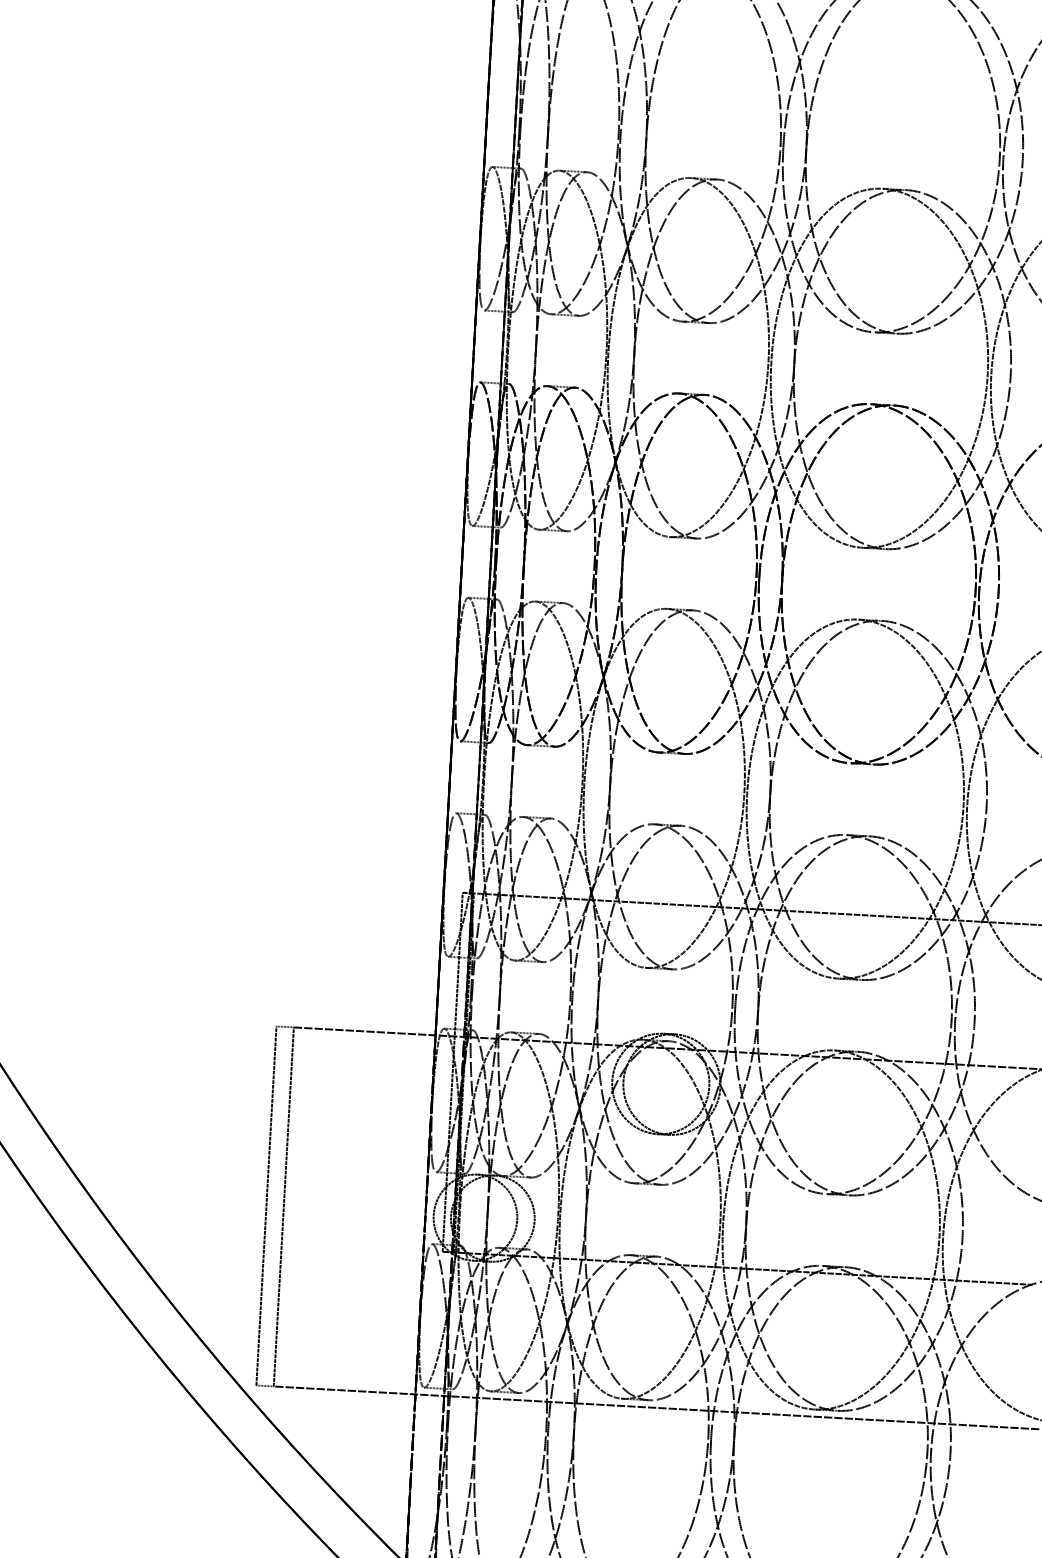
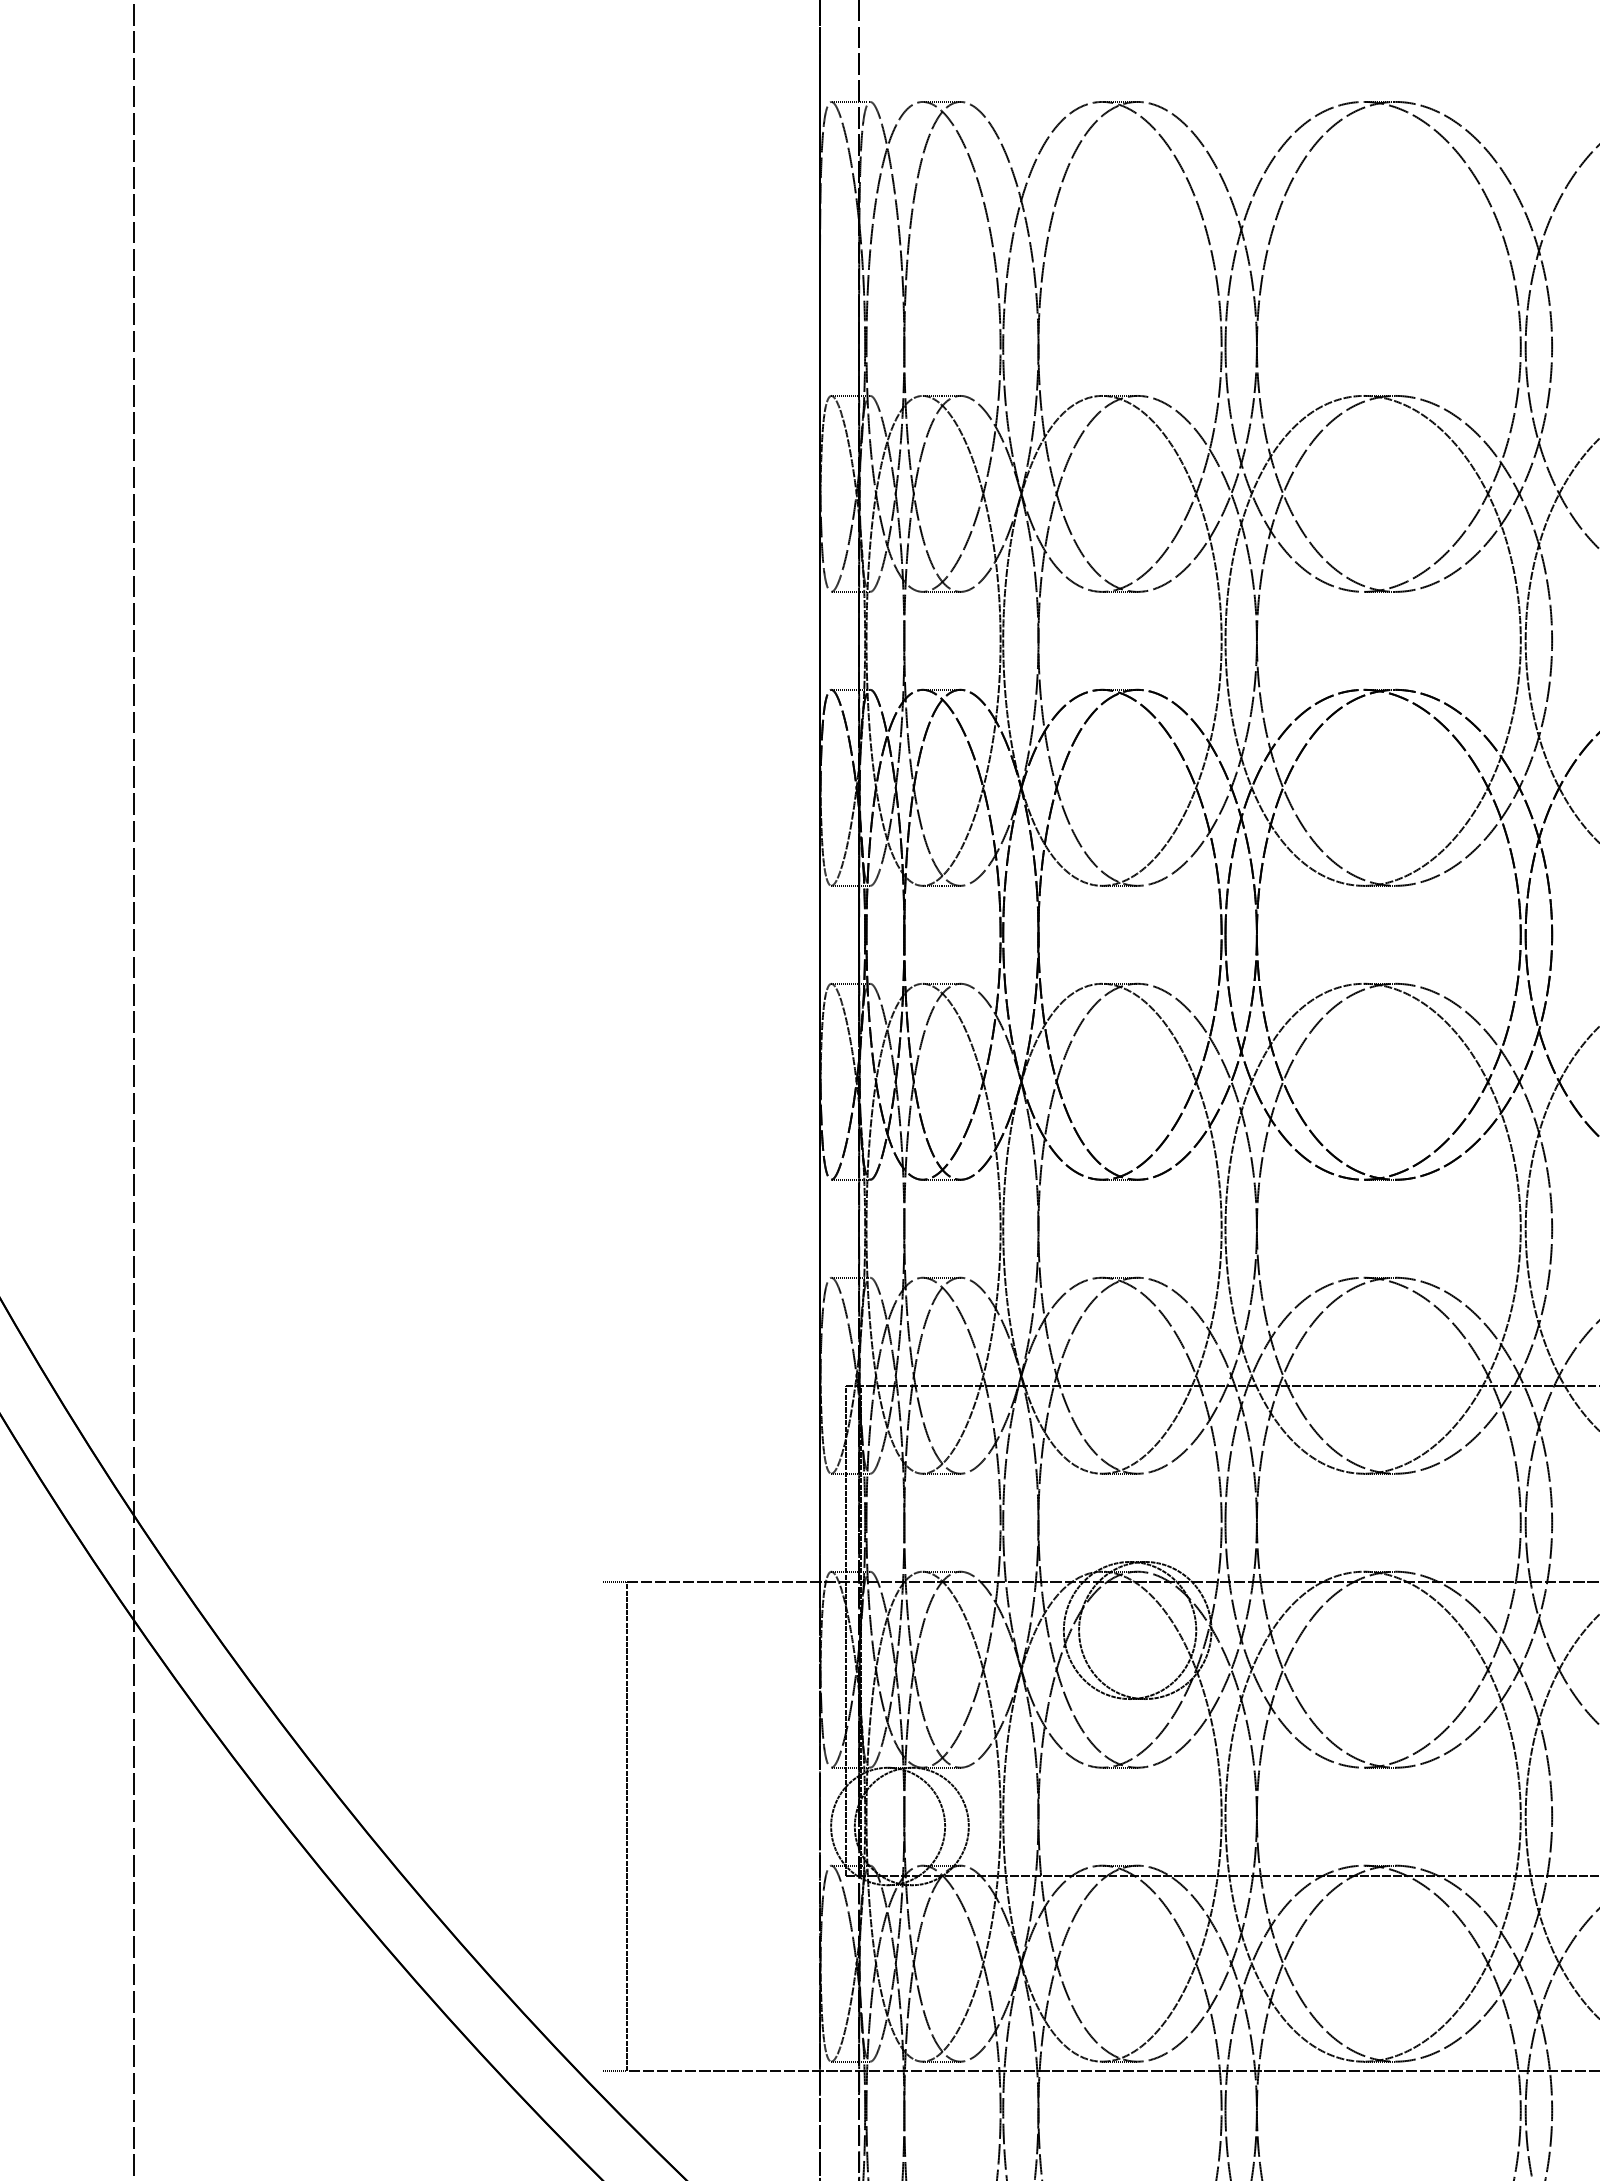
line: (266, 1205) -> (602, 1826), removed

